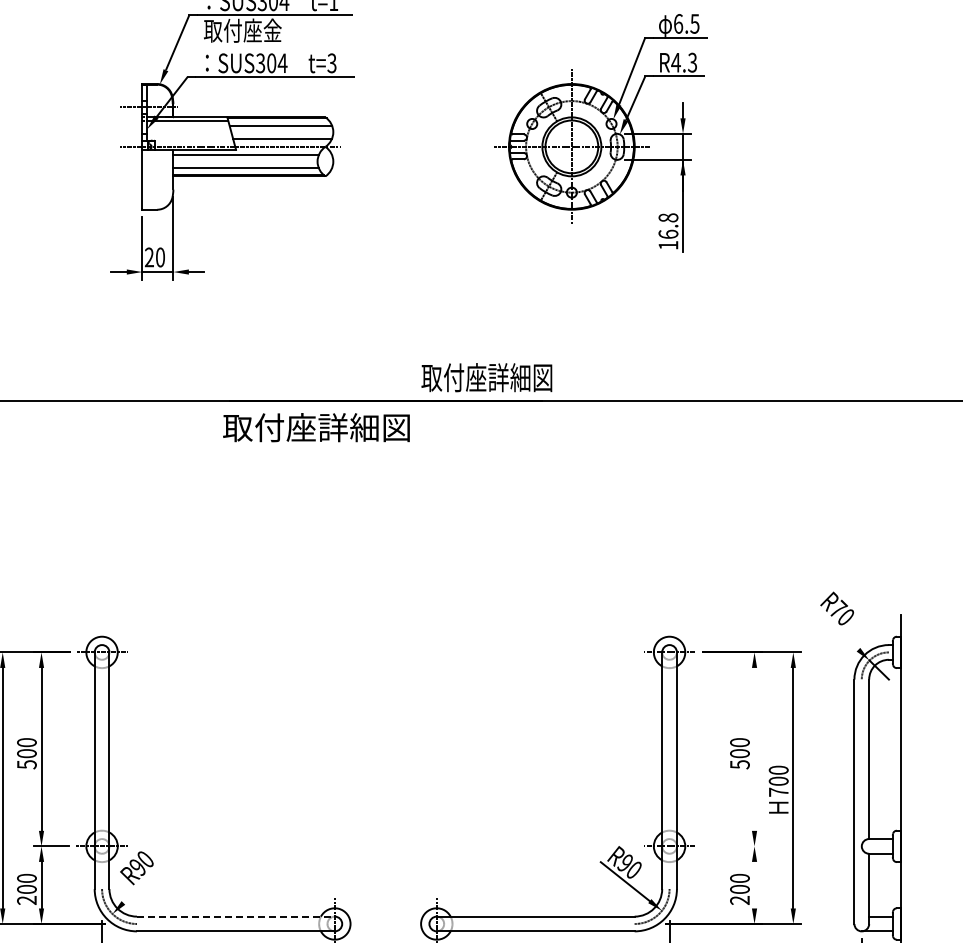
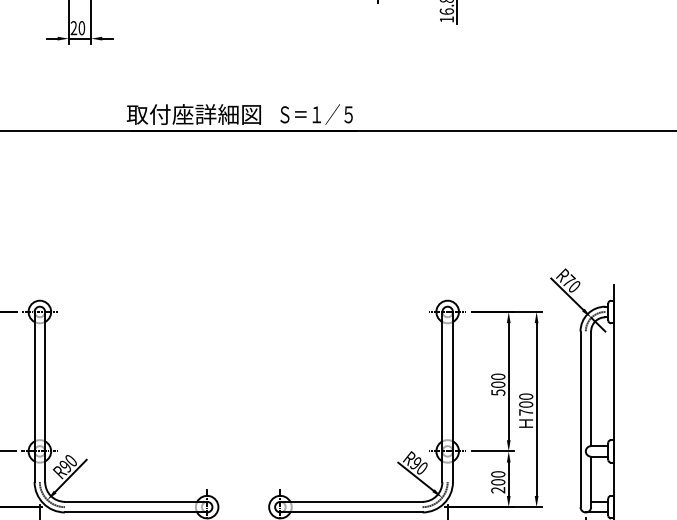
text: (486, 377) -> (316, 114), 取付座詳細図 -> Ｓ＝１／５
text: (316, 427) -> (193, 114), moved
line: (835, 627) -> (566, 294), added
line: (754, 748) -> (508, 381), added
line: (732, 846) -> (492, 451), added
line: (145, 880) -> (71, 475), added
line: (754, 884) -> (508, 478), added
line: (235, 916) -> (135, 501), dashed -> solid

